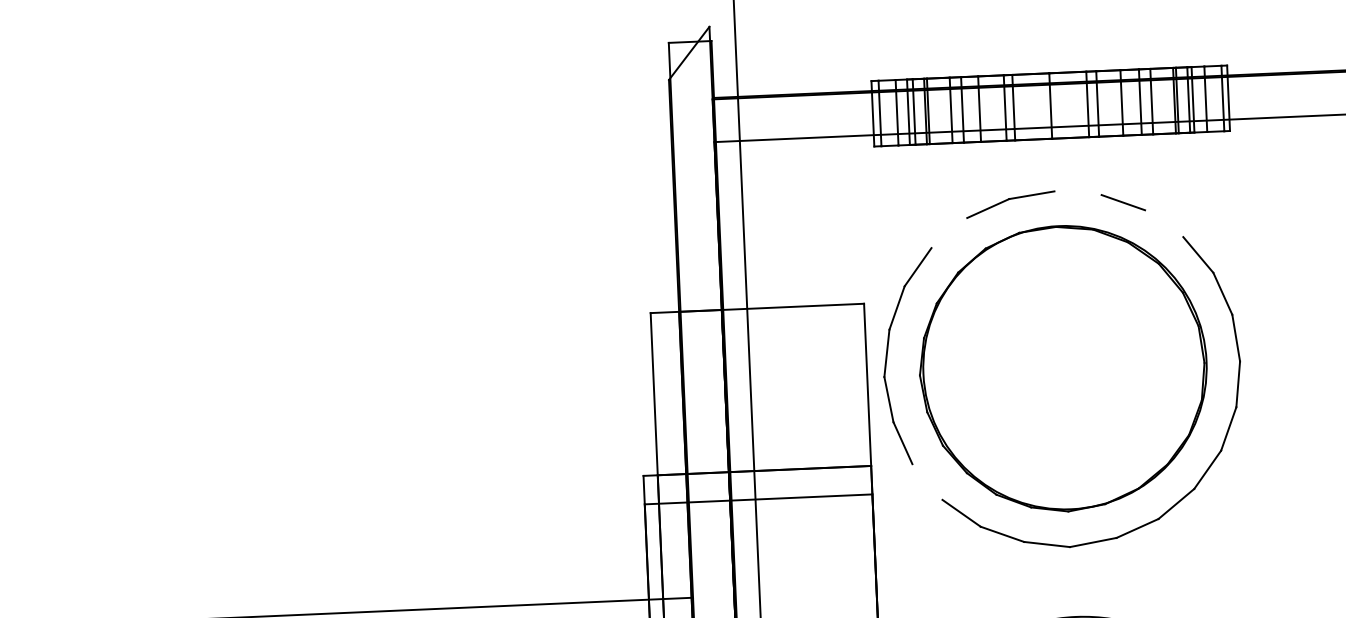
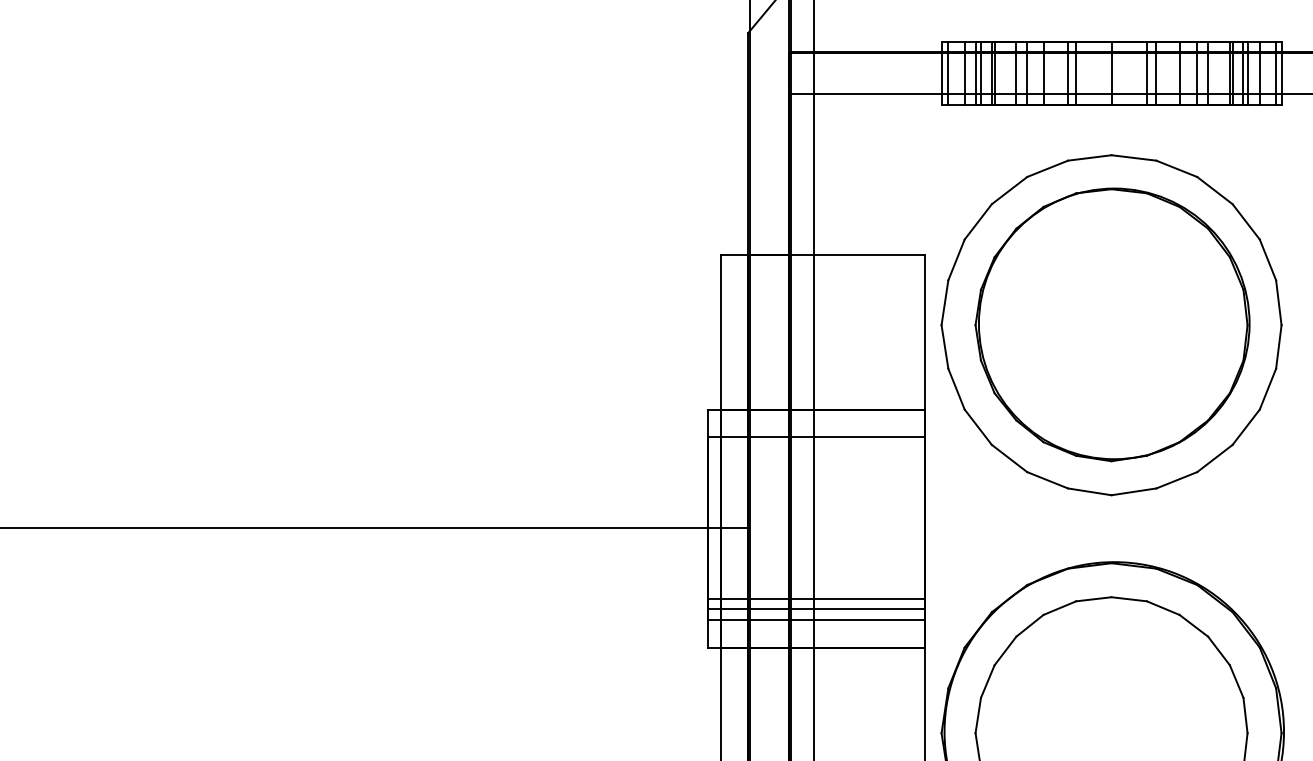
line: (1077, 192) -> (1133, 157), added
line: (1163, 223) -> (1214, 190), added
line: (949, 232) -> (1009, 190), added
line: (926, 481) -> (977, 426), added

